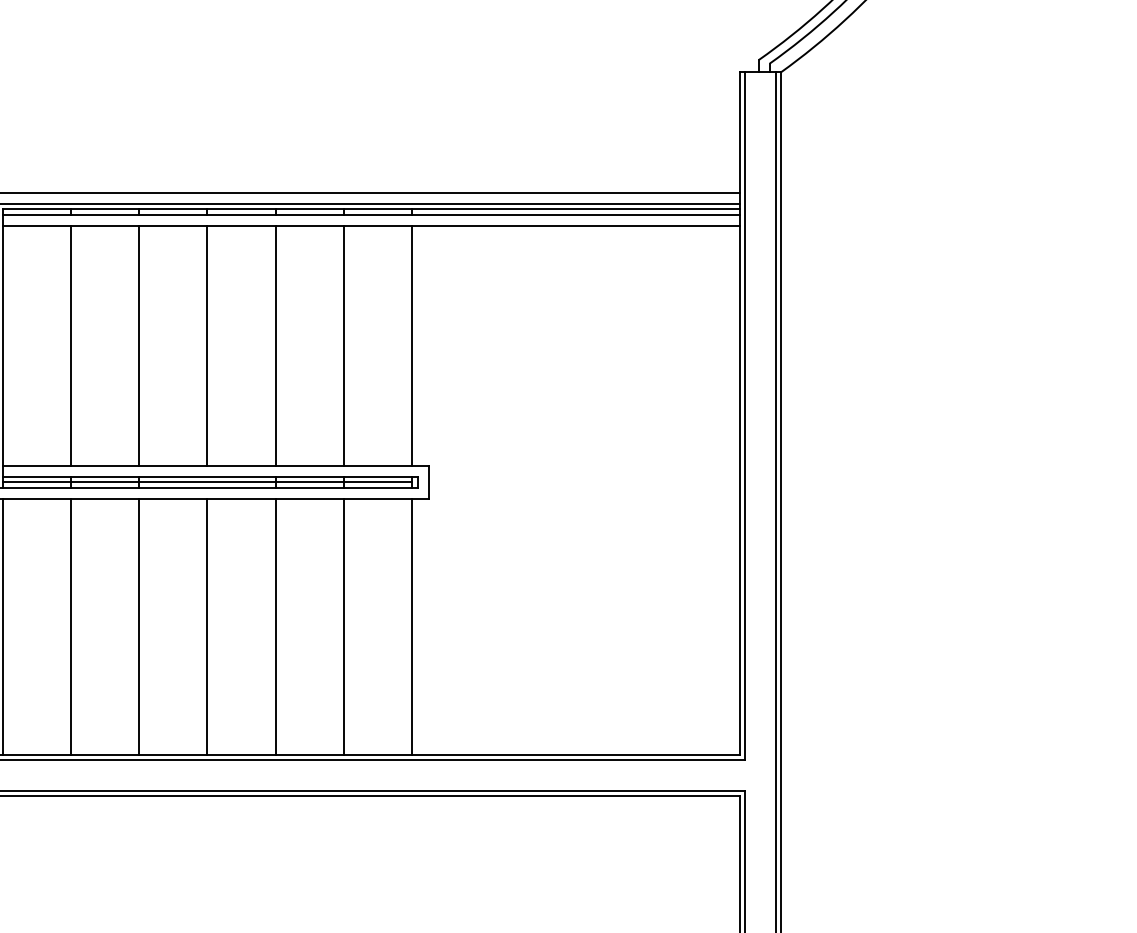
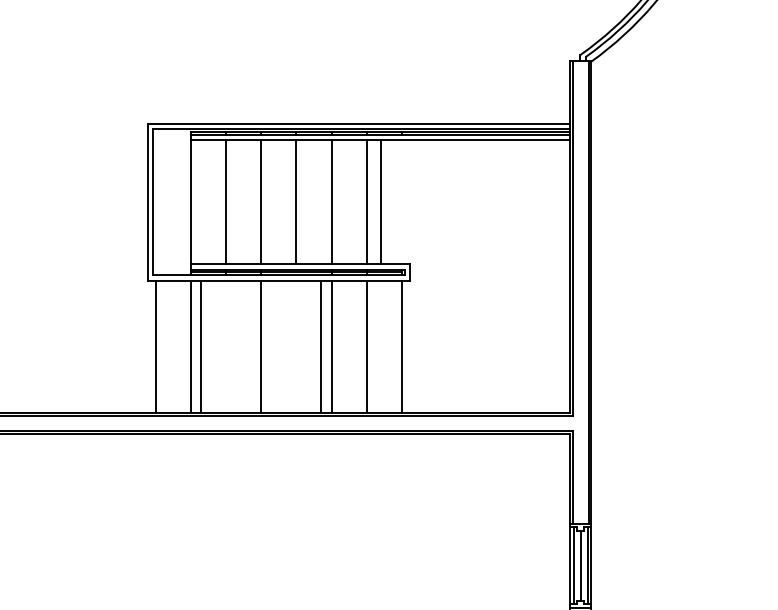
line: (411, 344) -> (380, 201), moved
line: (71, 626) -> (201, 346), moved
line: (207, 626) -> (321, 346), moved

